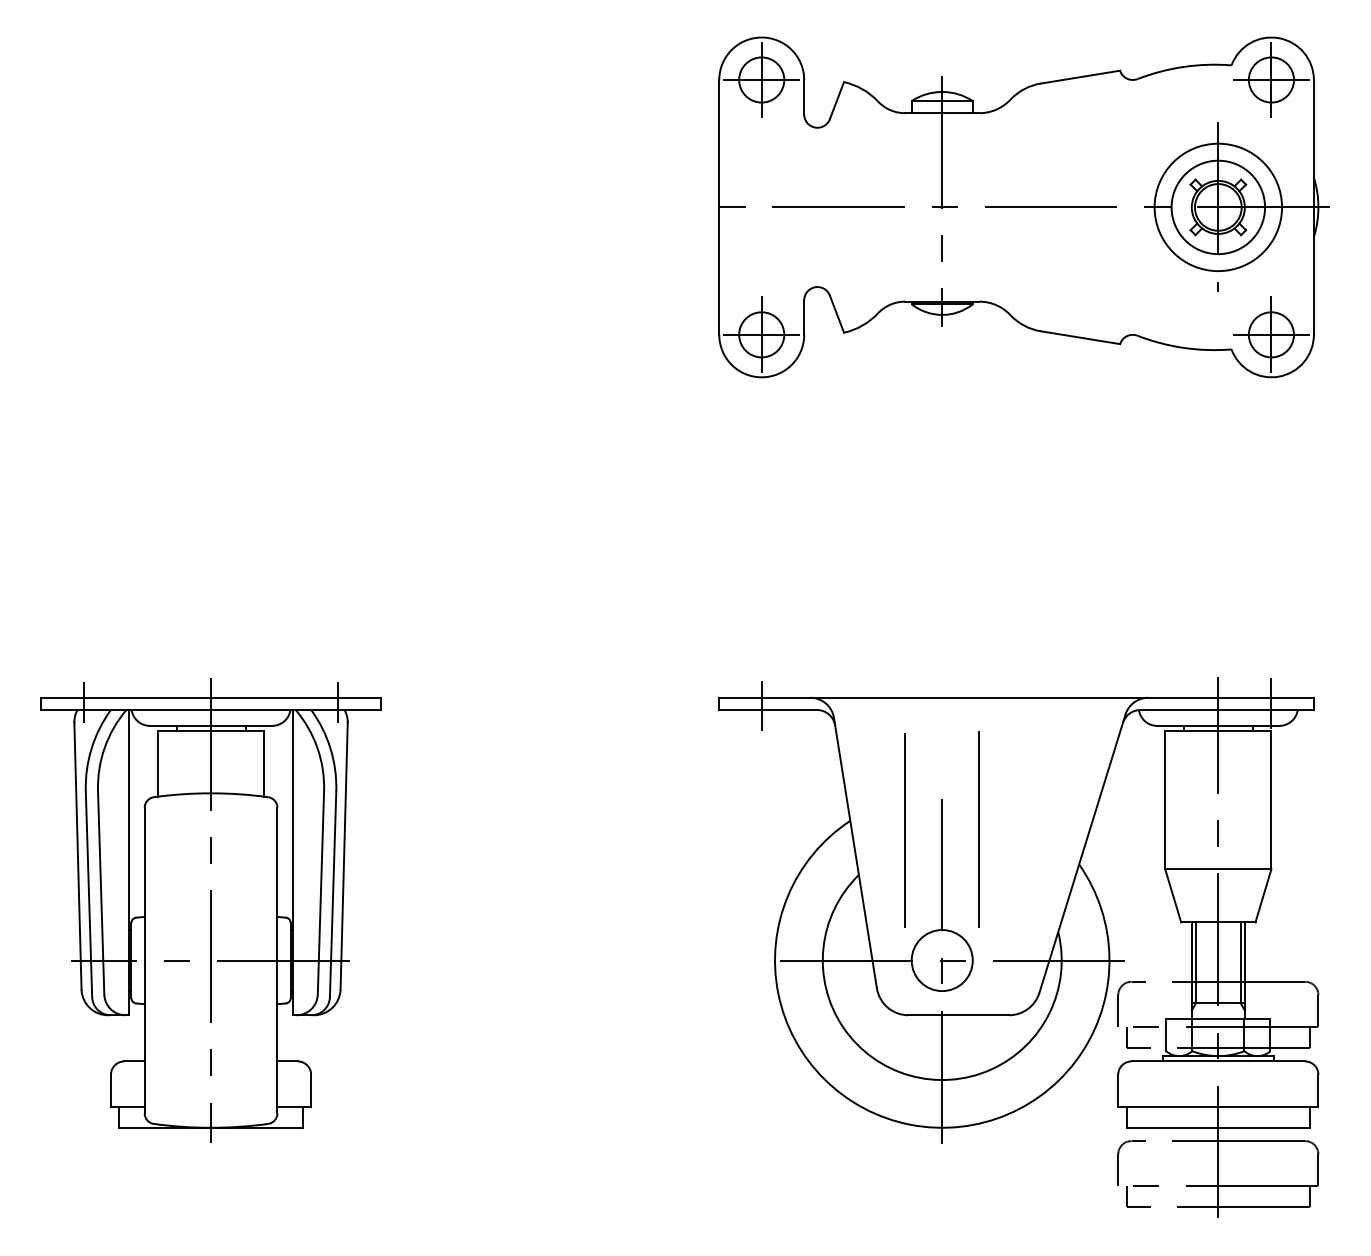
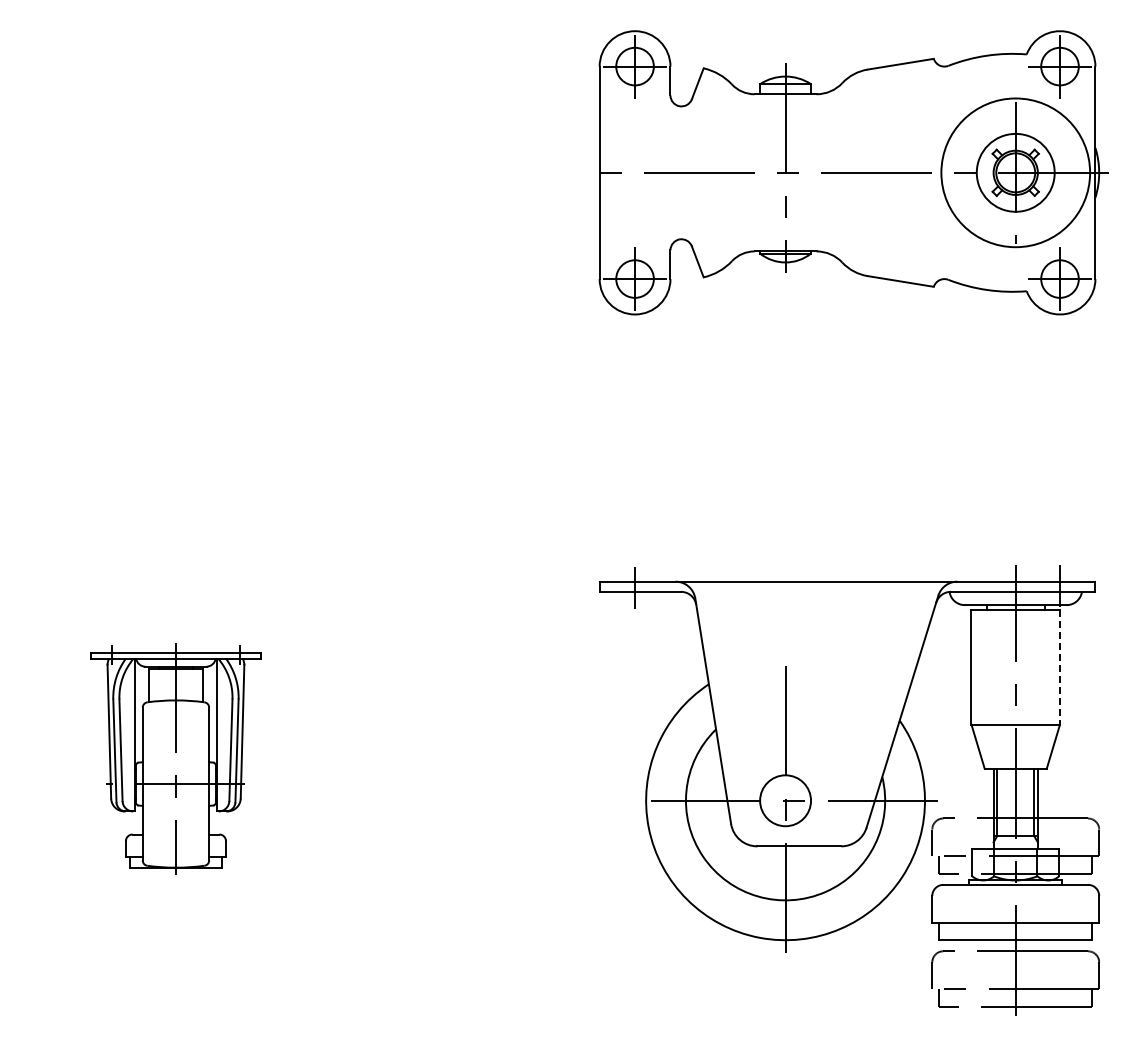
circle: (1218, 207) -> (1015, 172), size x1.4
line: (1272, 800) -> (1060, 667), solid -> dashed
line: (979, 829) -> (816, 691), removed
line: (904, 830) -> (754, 692), removed
part: (210, 909) -> (175, 758), size x0.6

